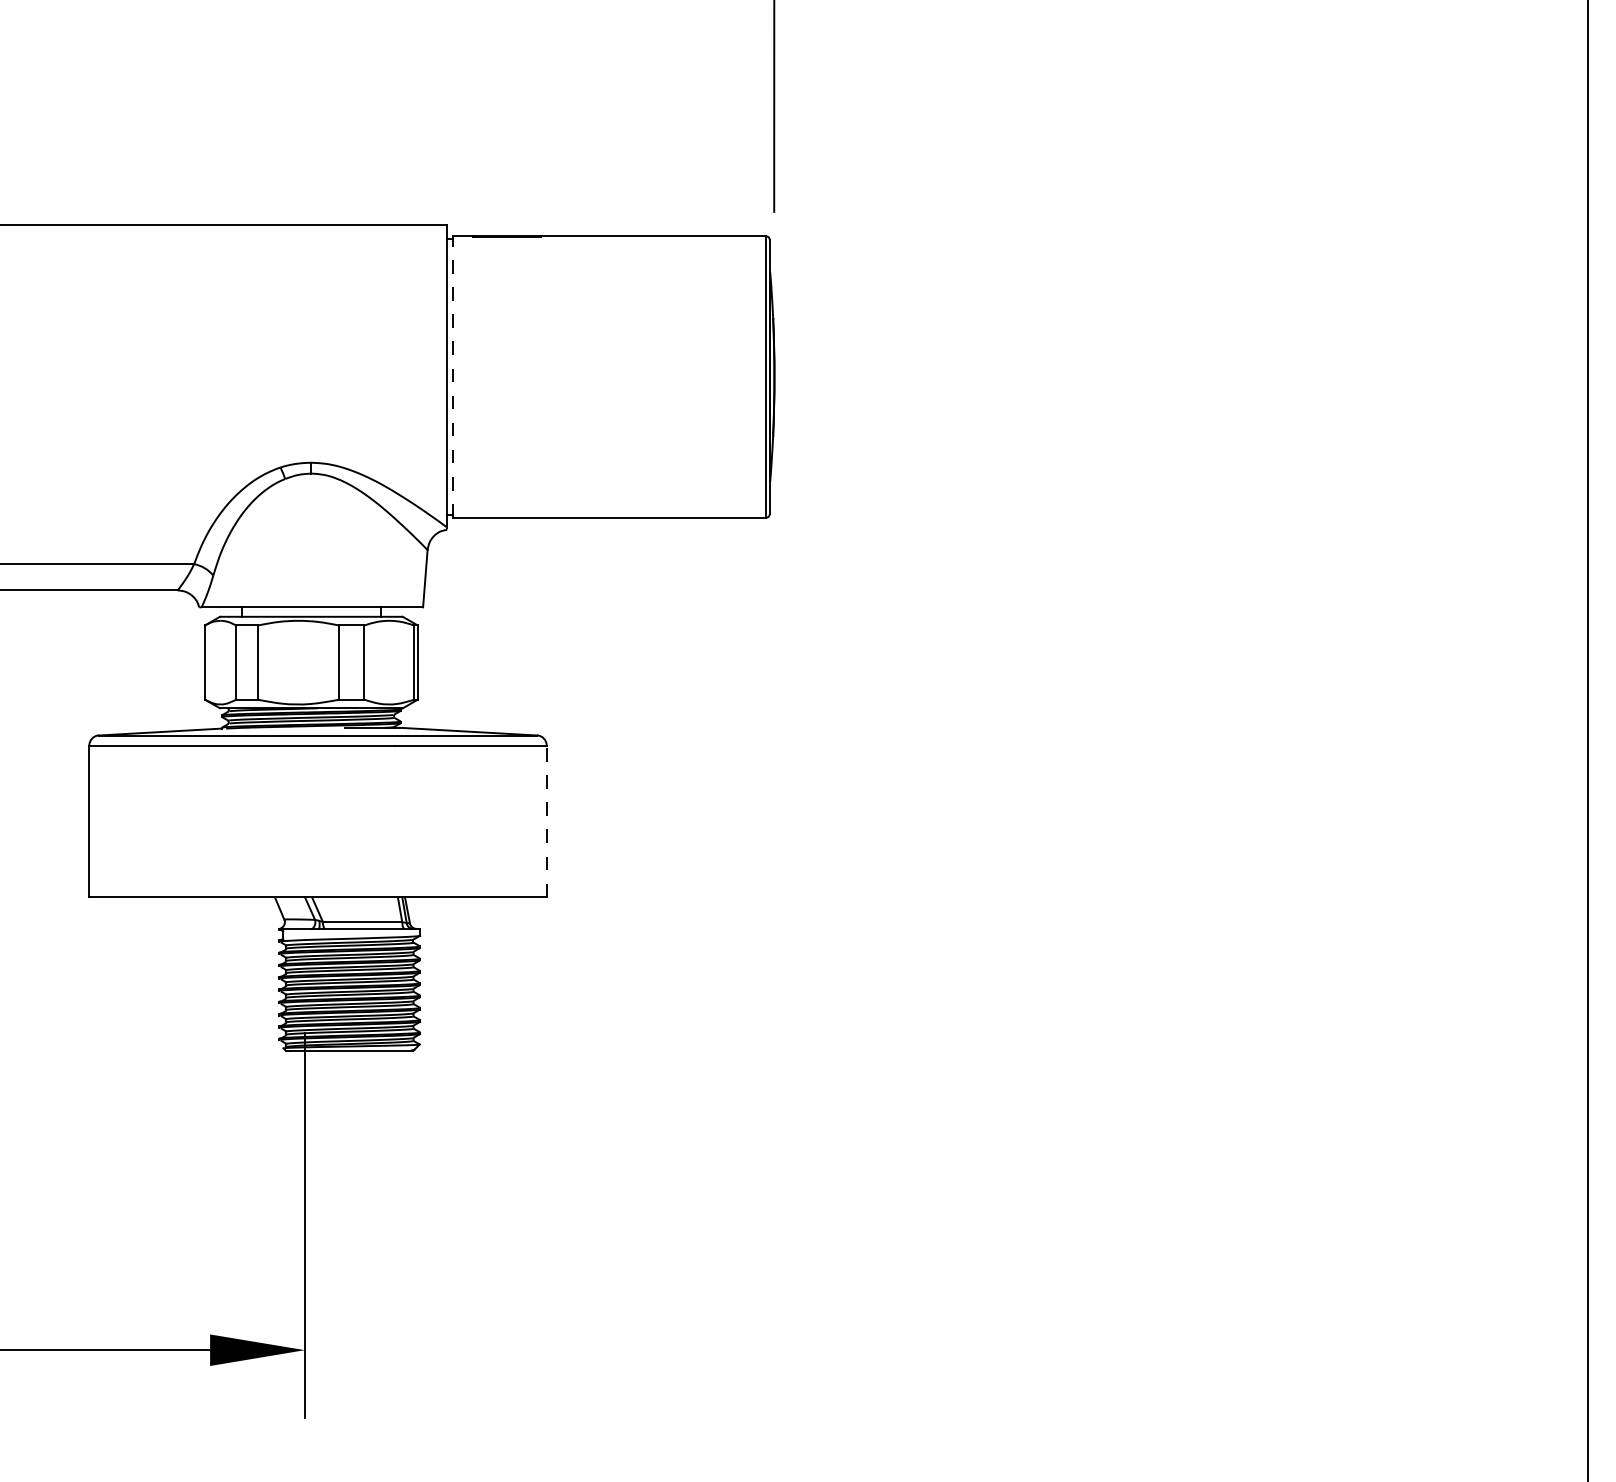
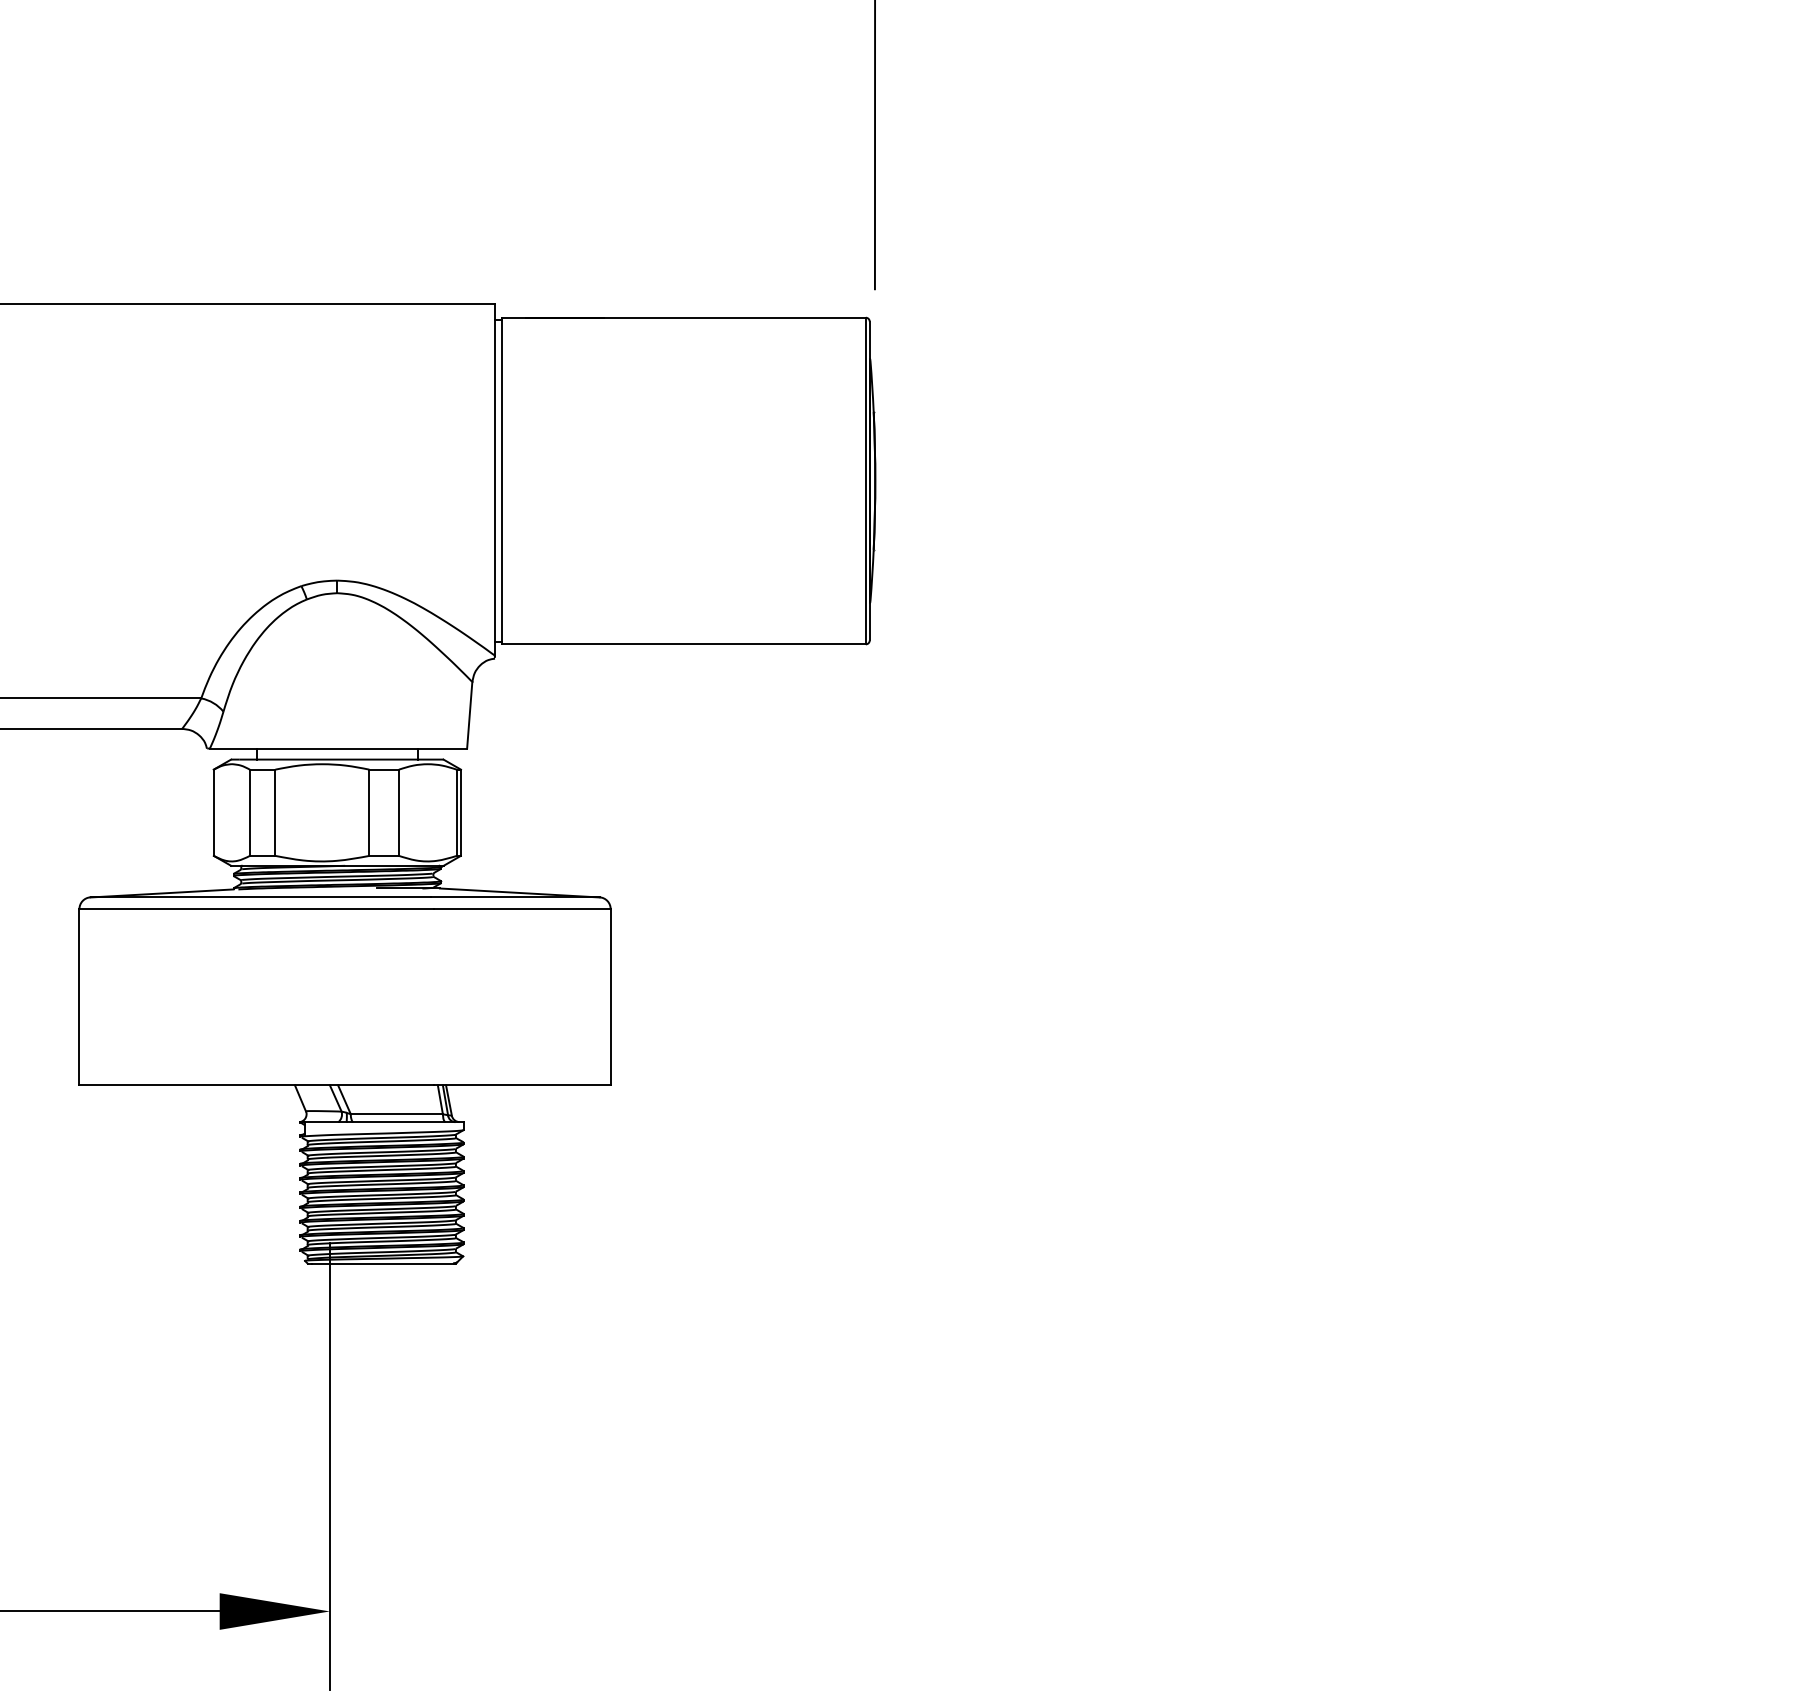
line: (453, 377) -> (502, 481), dashed -> solid
line: (546, 821) -> (610, 997), dashed -> solid

